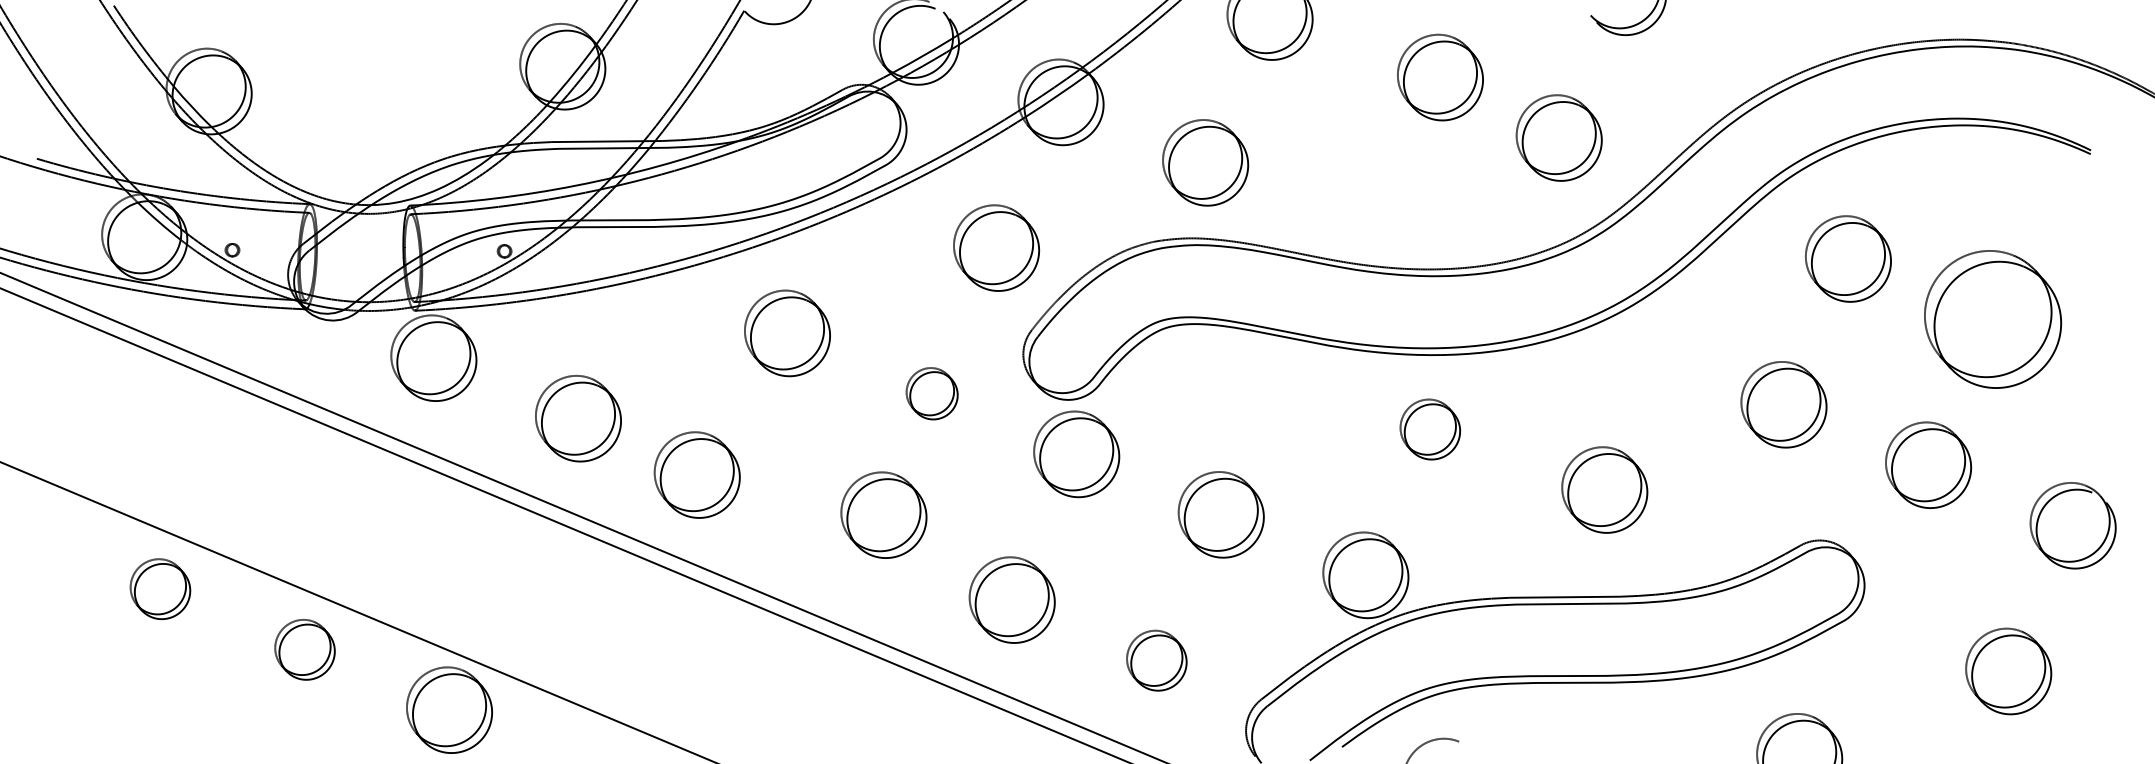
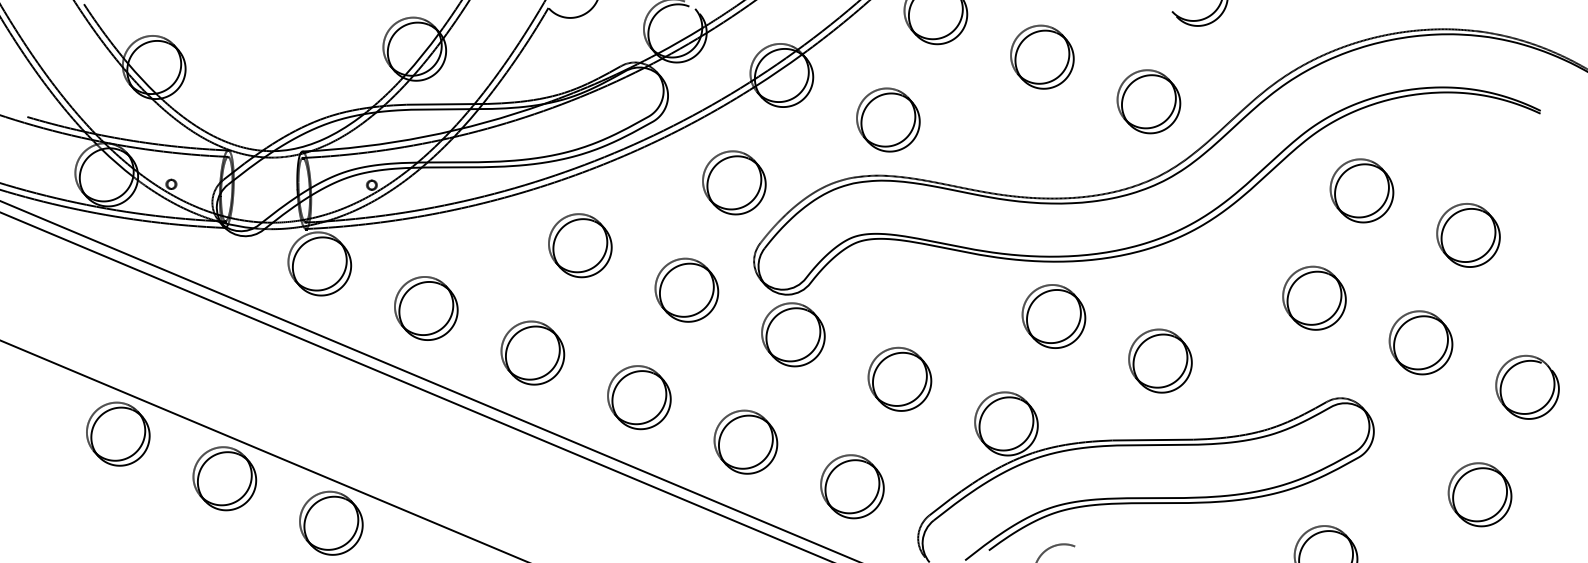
part: (1440, 76) -> (1042, 56), moved
part: (1992, 319) -> (1468, 235), size x0.62
part: (931, 392) -> (686, 289), size x1.67
part: (1429, 429) -> (1053, 316), size x1.43
part: (696, 474) -> (532, 352), moved
part: (1604, 489) -> (1160, 360), moved
part: (884, 515) -> (639, 397), moved
part: (160, 588) -> (118, 433), size x1.43
part: (304, 649) -> (224, 478), size x1.43
part: (1156, 660) -> (852, 486), size x1.43

